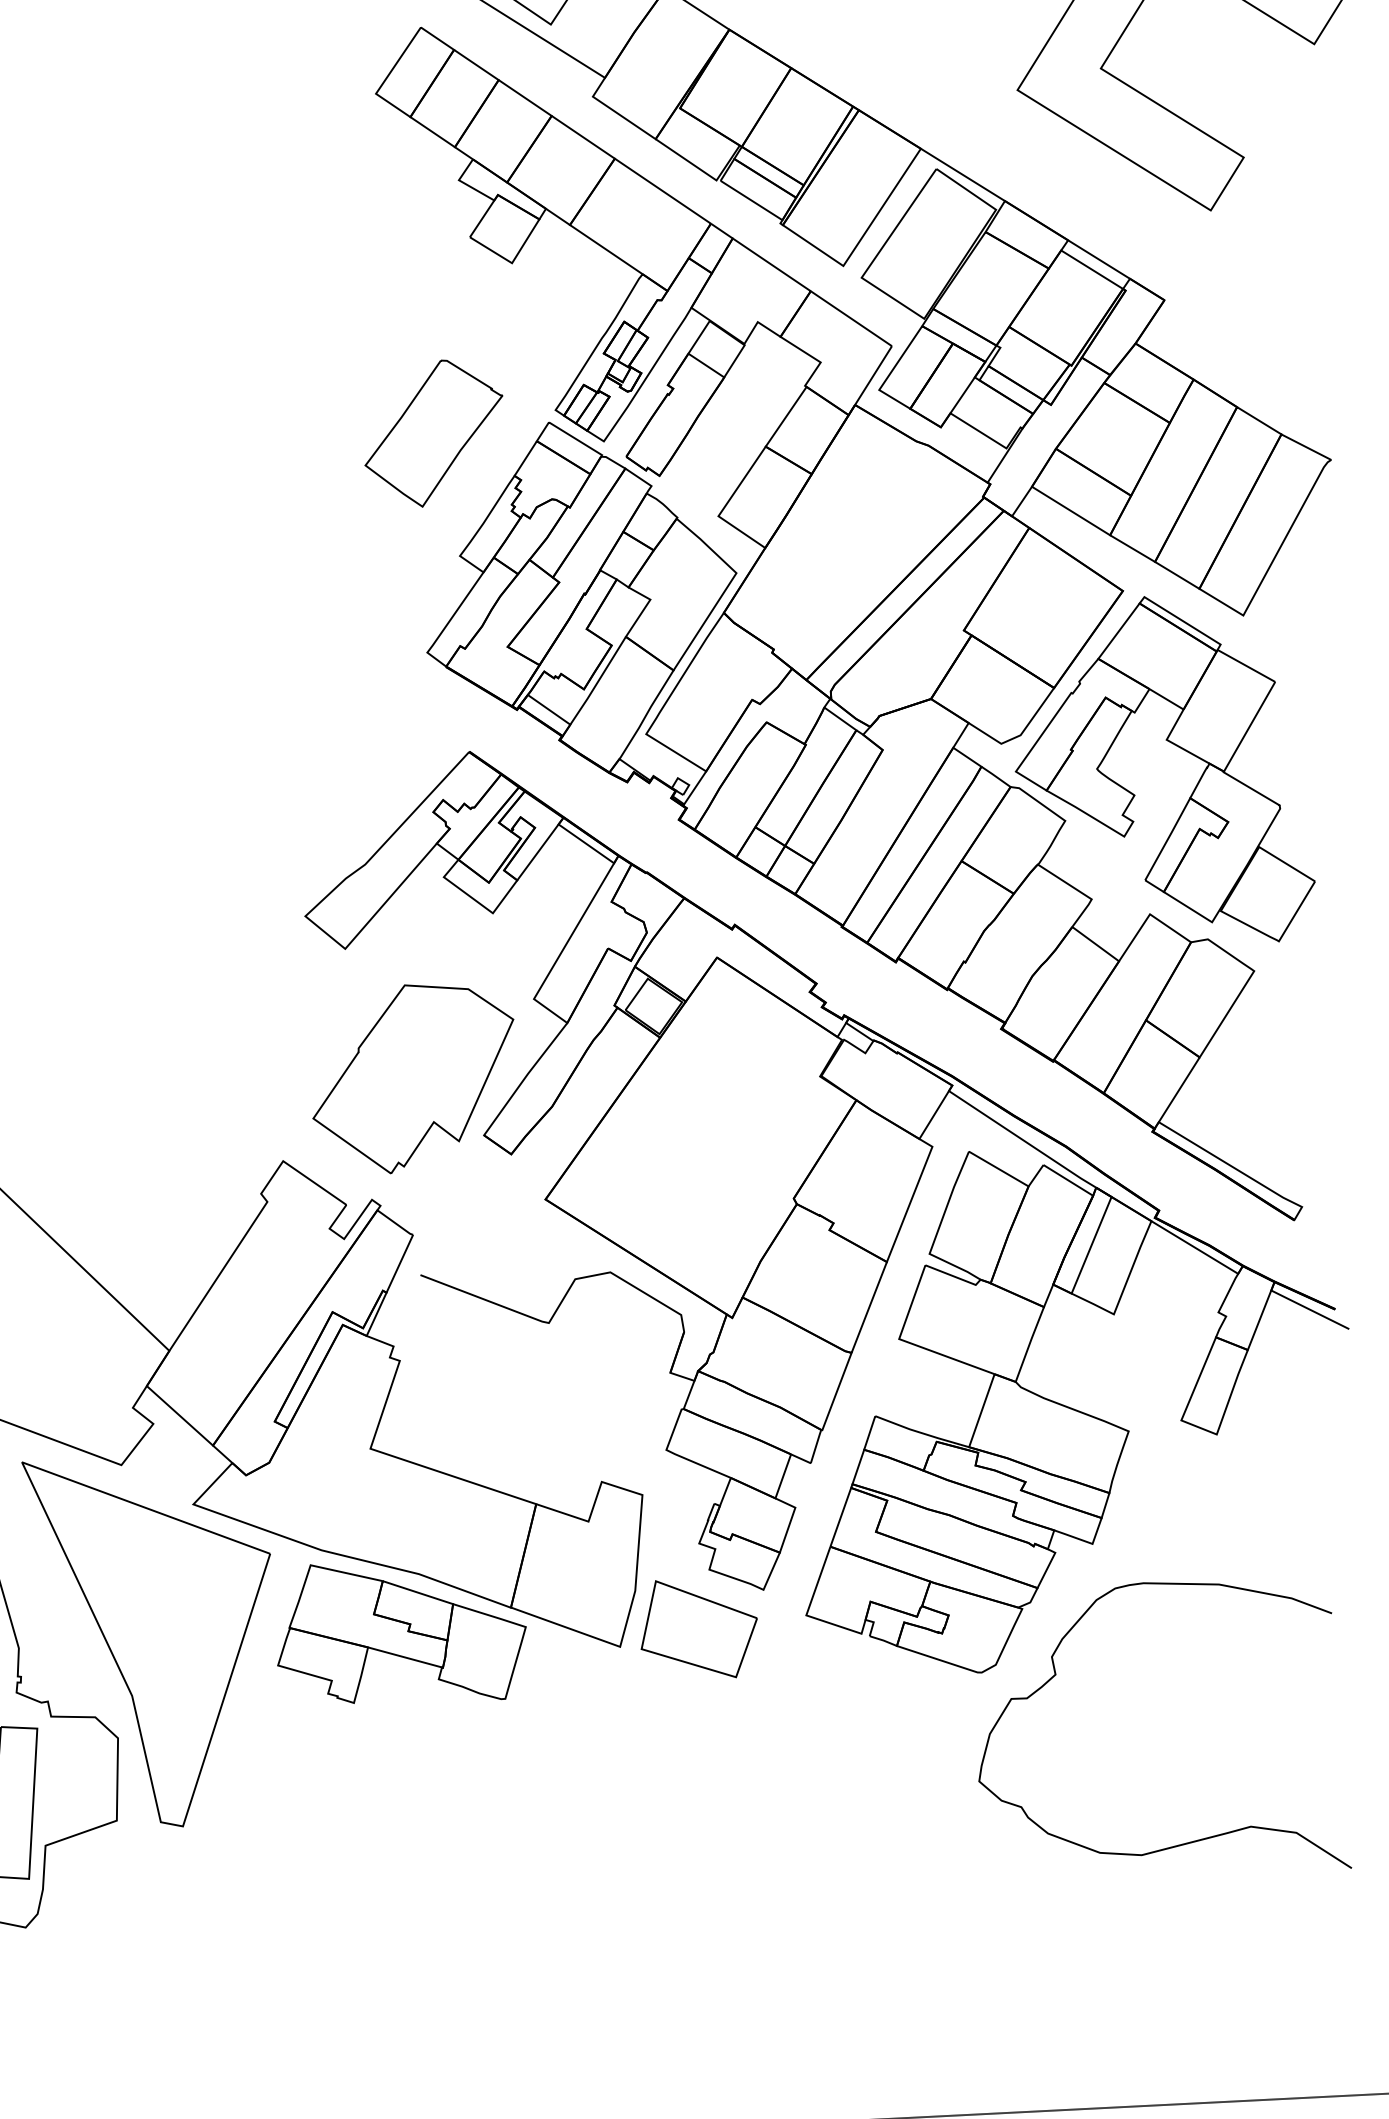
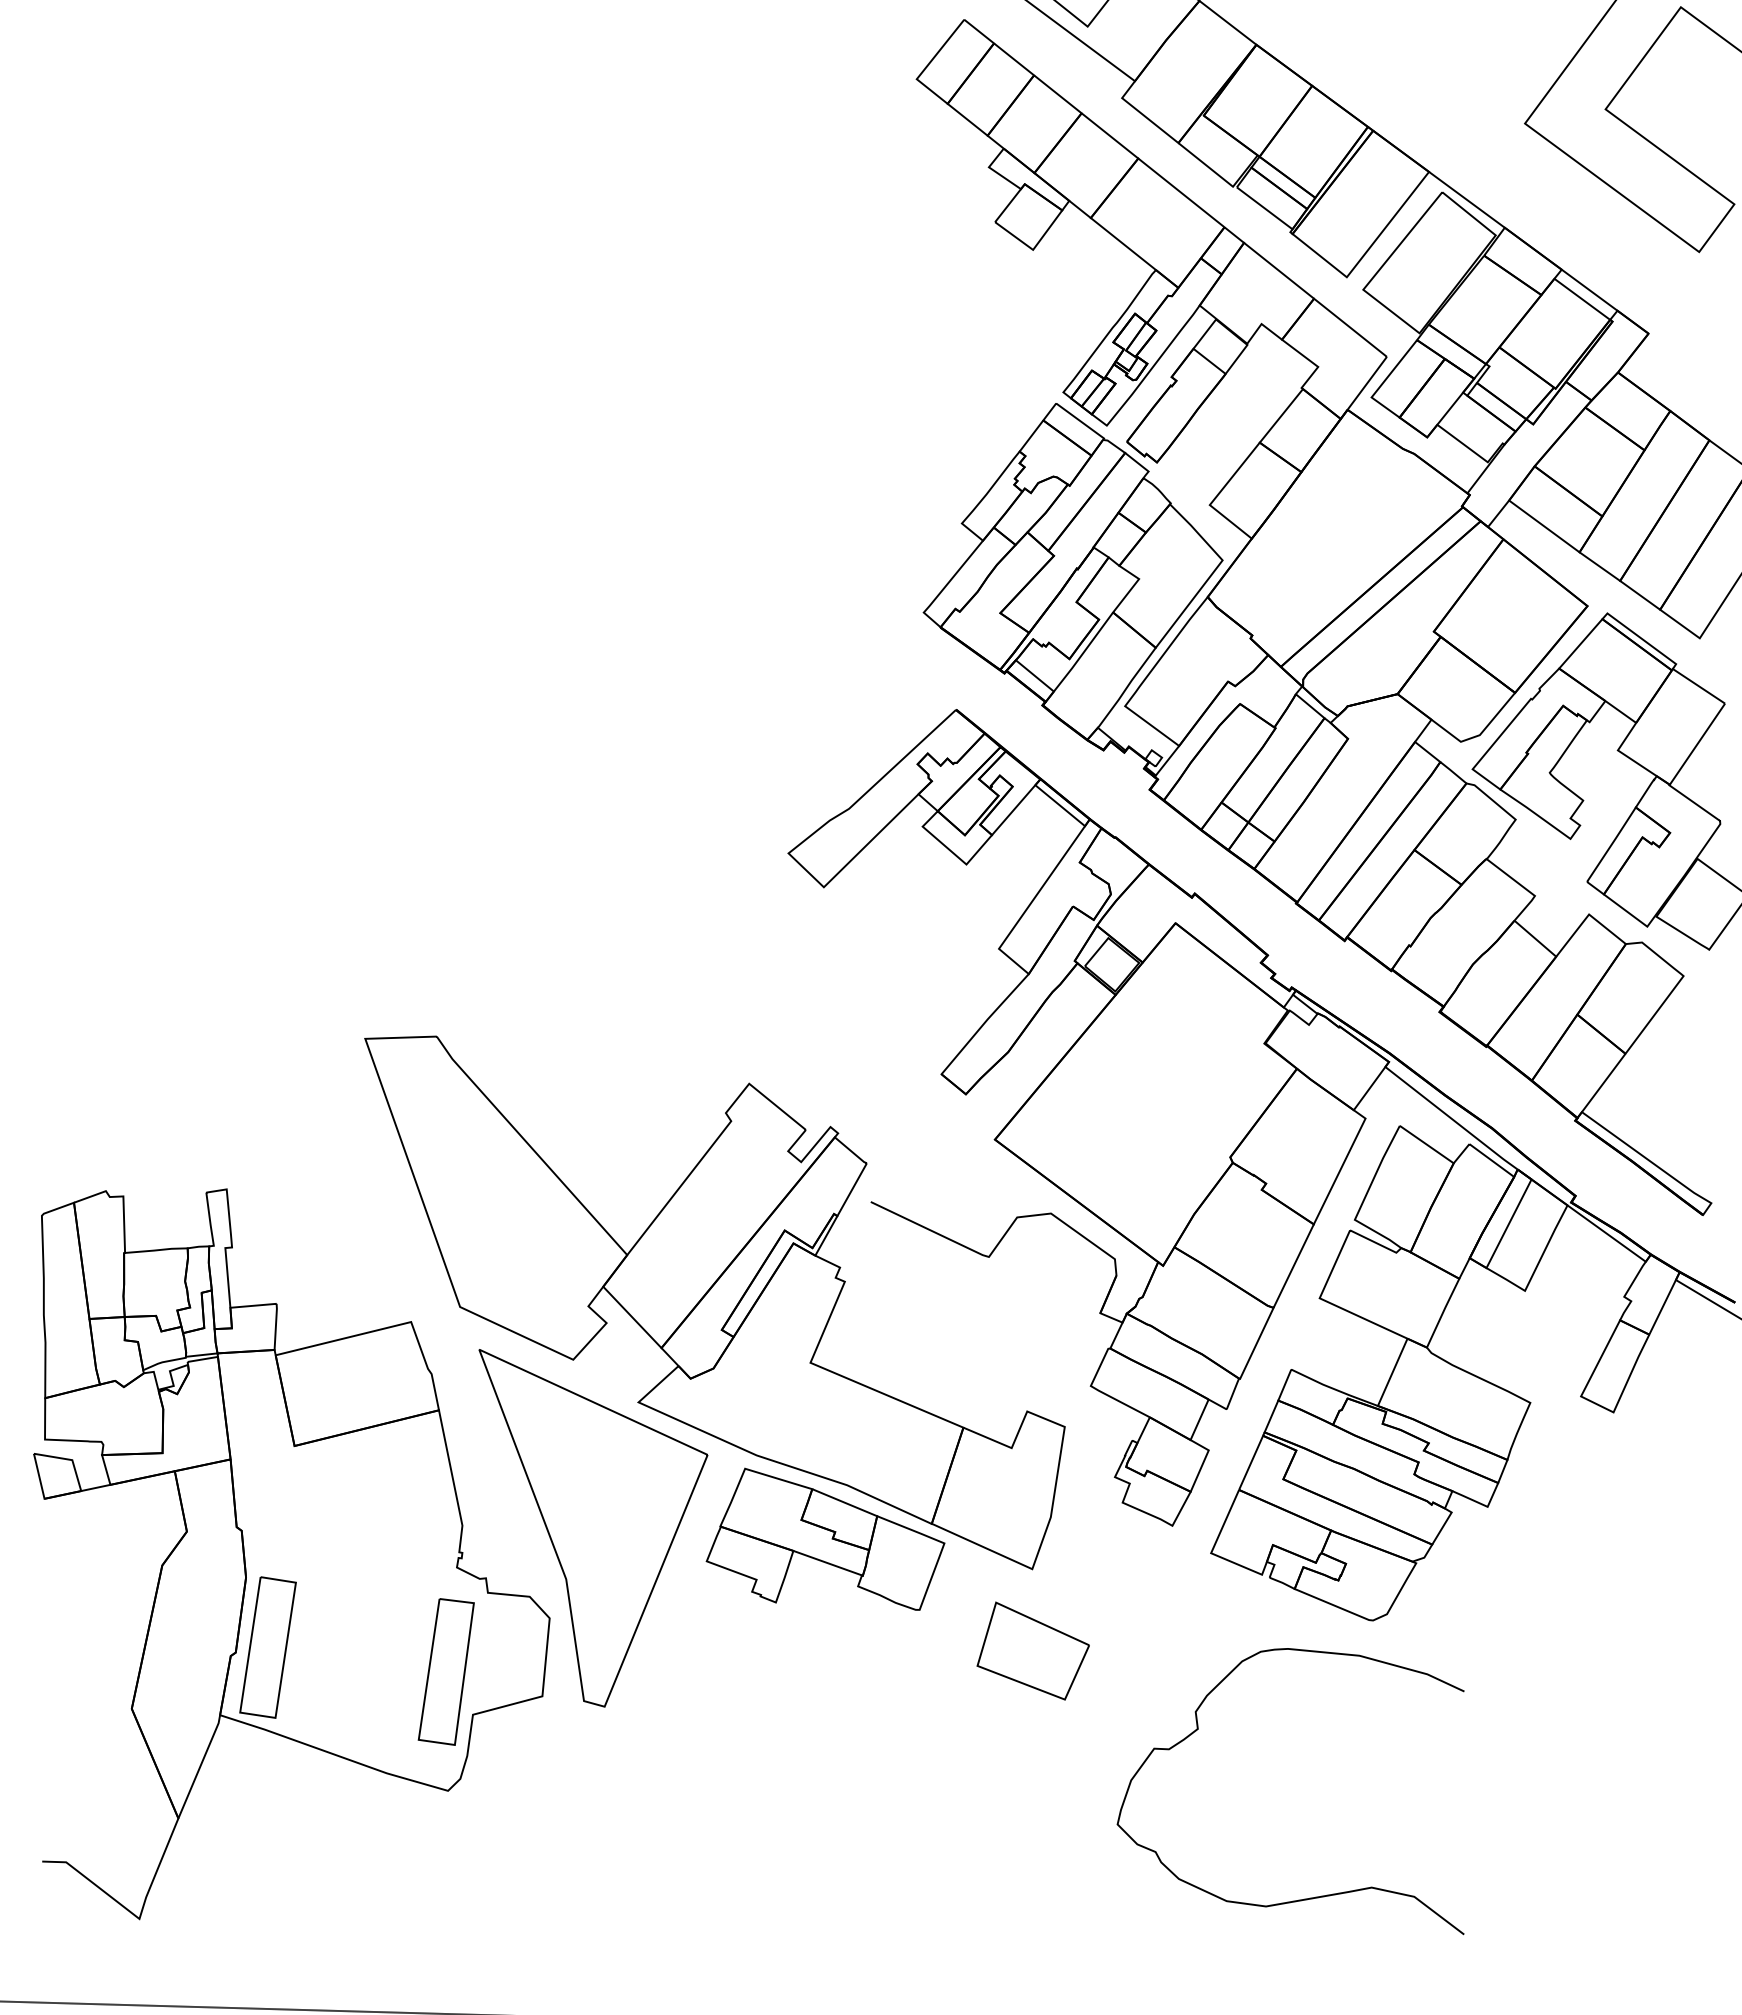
part: (434, 433) -> (946, 405), removed
part: (414, 1077) -> (879, 1014), removed
part: (698, 1628) -> (1032, 1650), moved
curve: (1186, 1842) -> (1309, 1897), moved

